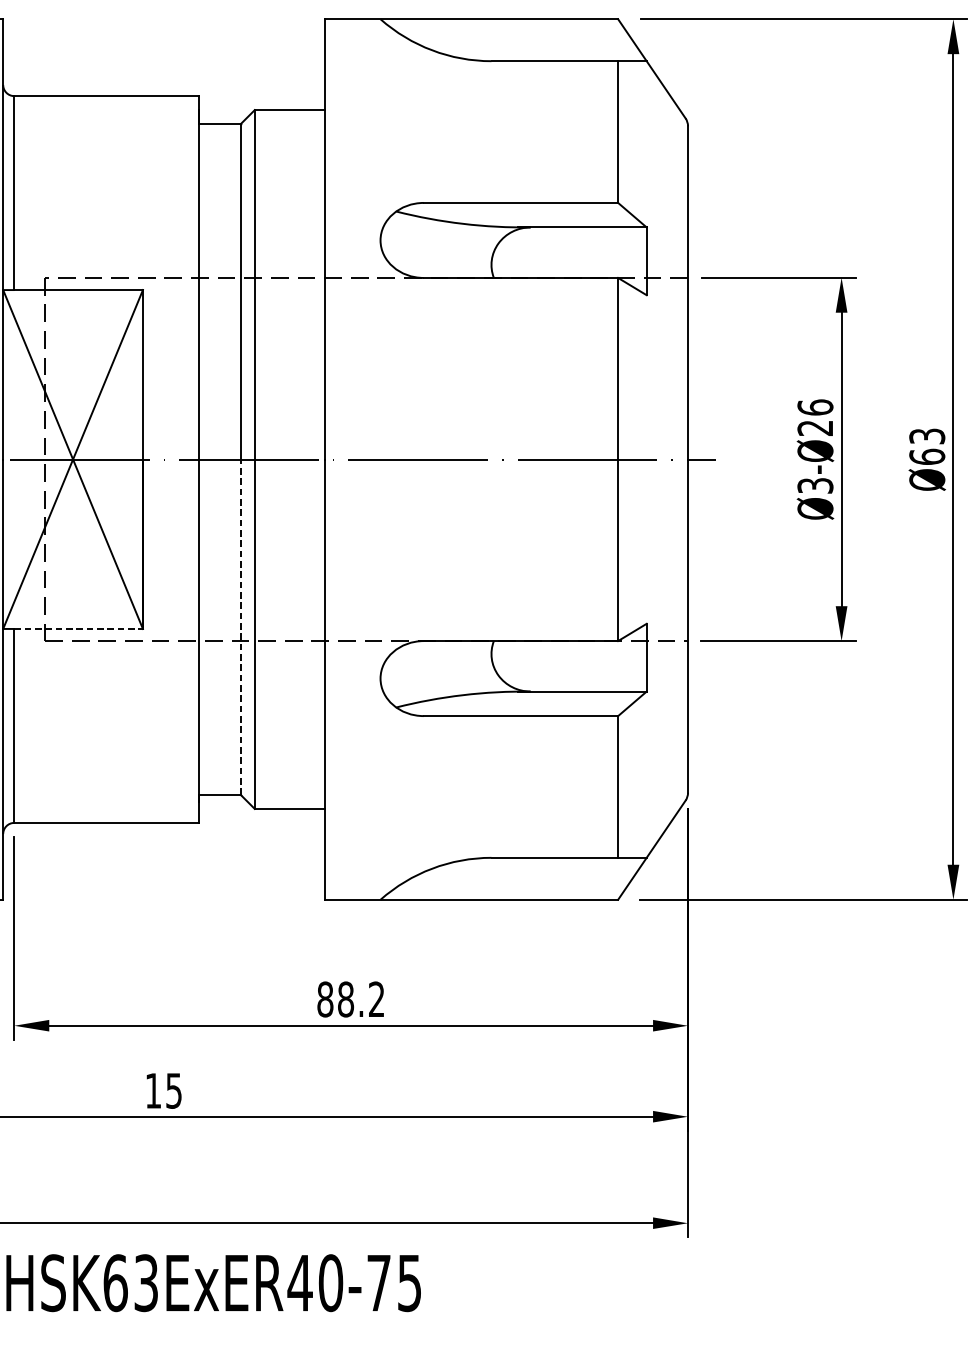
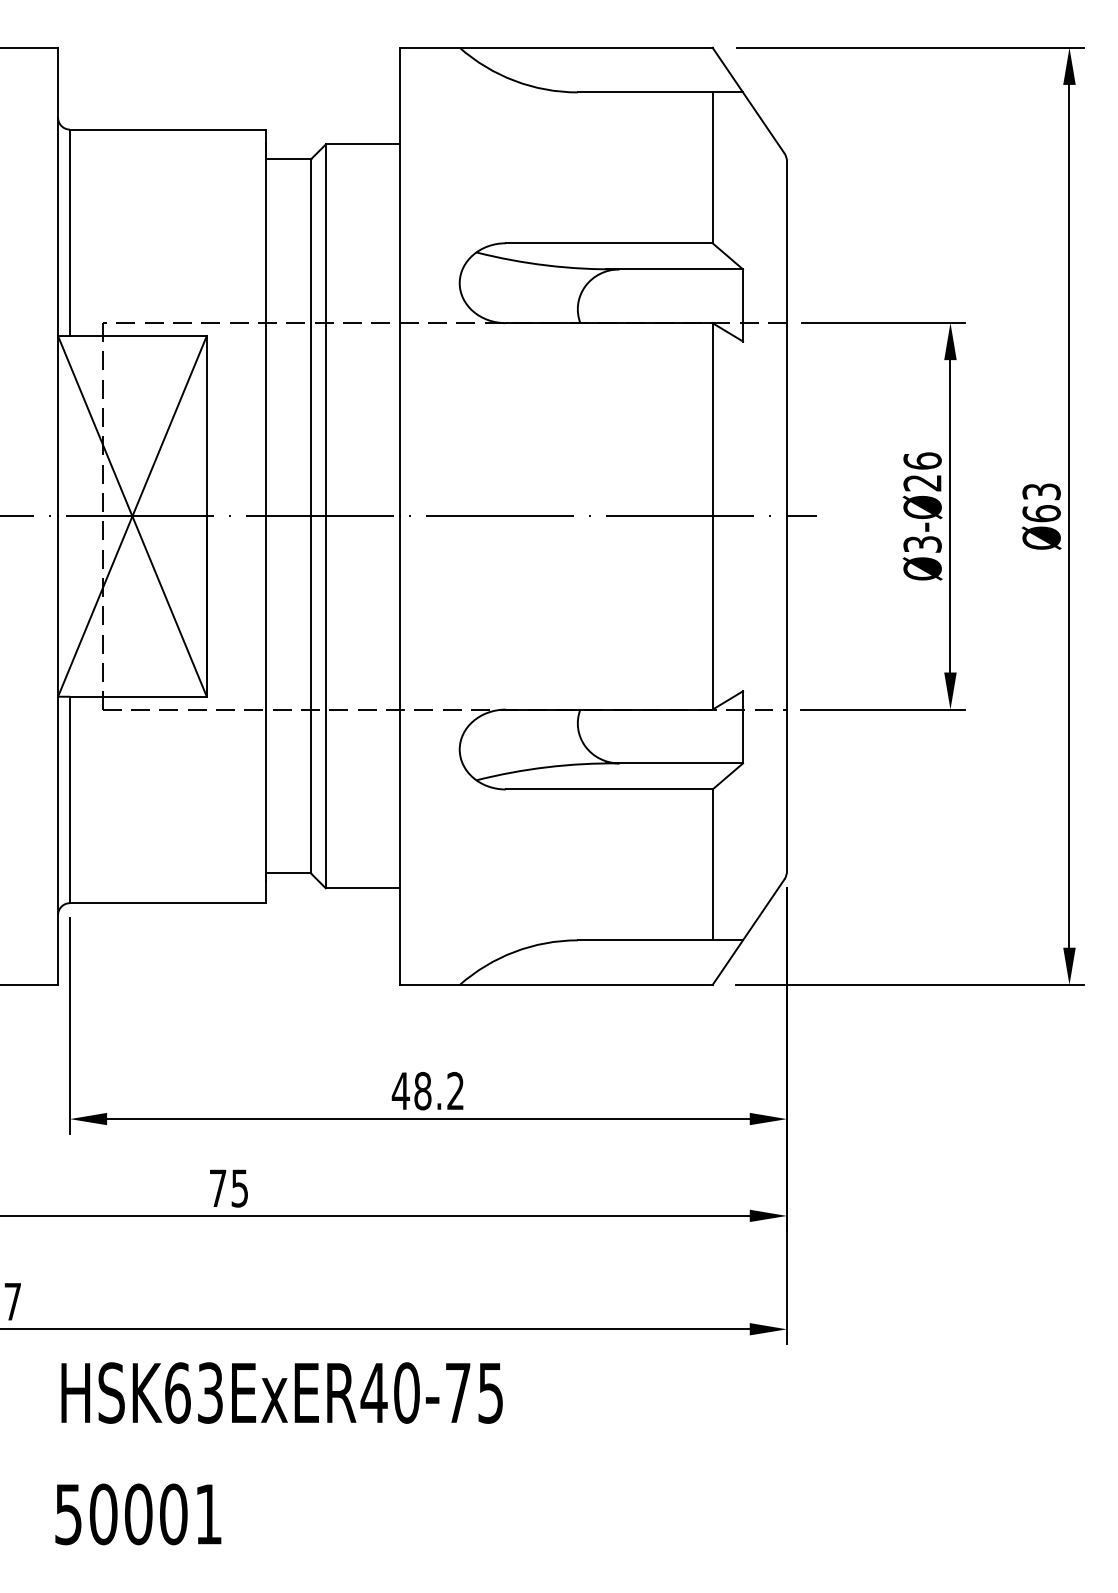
line: (240, 626) -> (310, 694), dashed -> solid
line: (78, 628) -> (138, 696), dashed -> solid
text: (324, 999) -> (400, 1091), 88.2 -> 48.2
text: (153, 1090) -> (218, 1187), 15 -> 75

